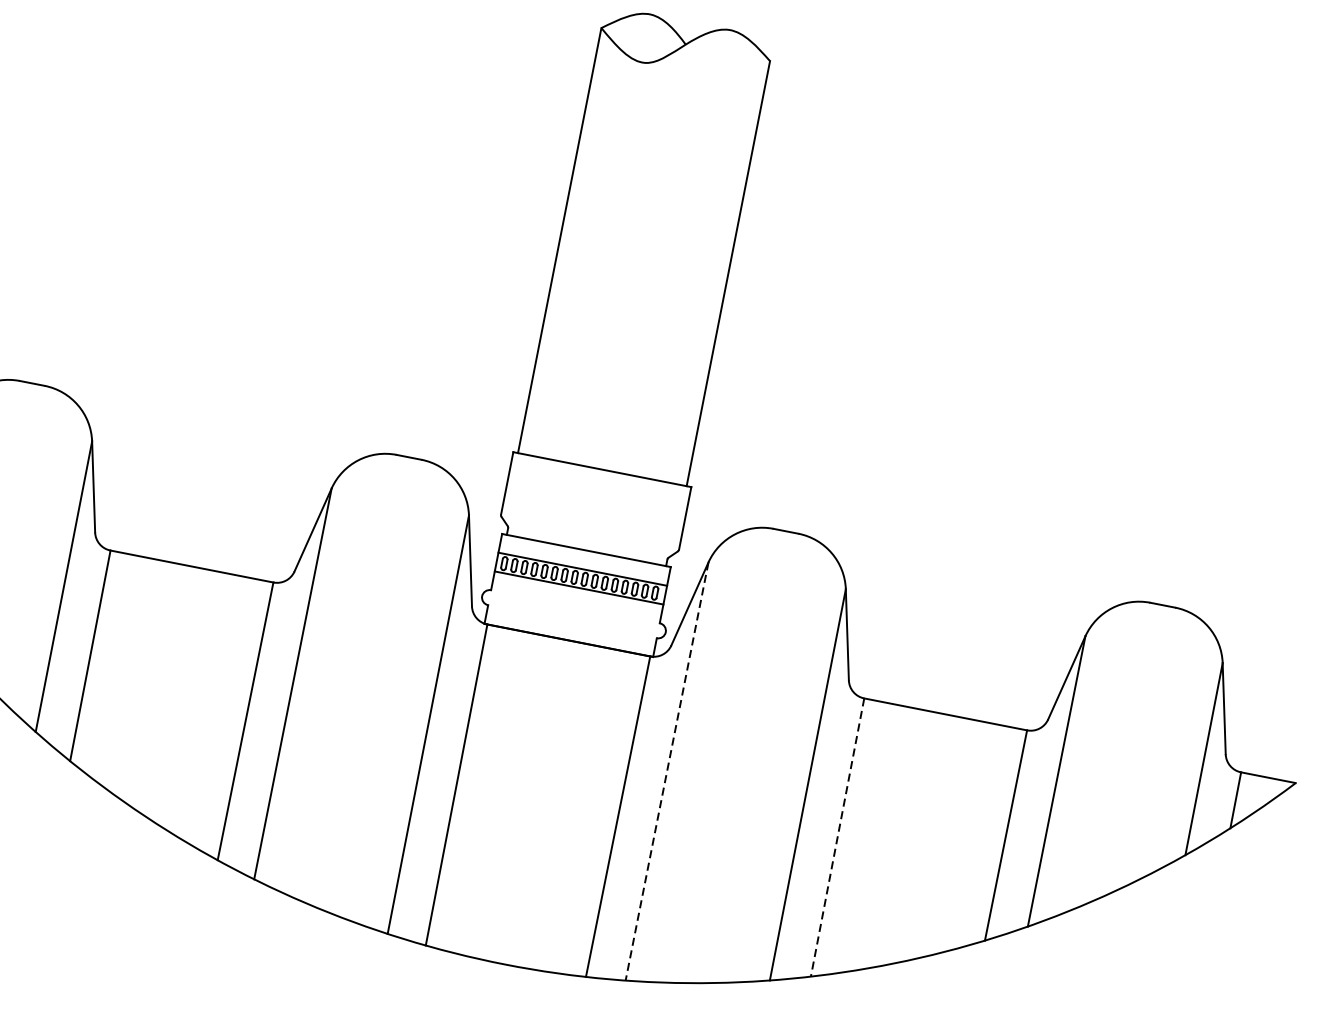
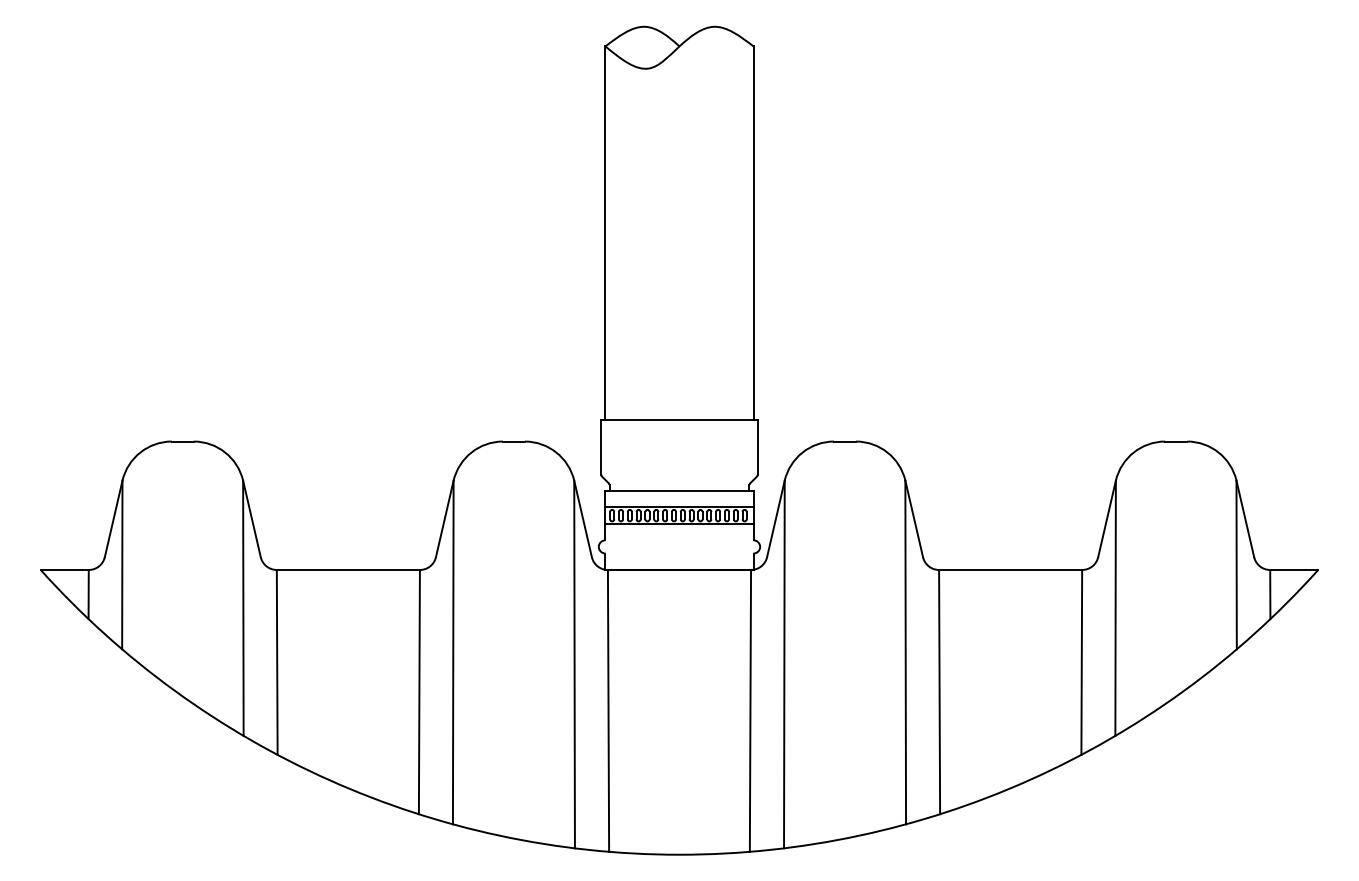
line: (667, 771) -> (784, 664), dashed -> solid
line: (837, 837) -> (939, 692), dashed -> solid

